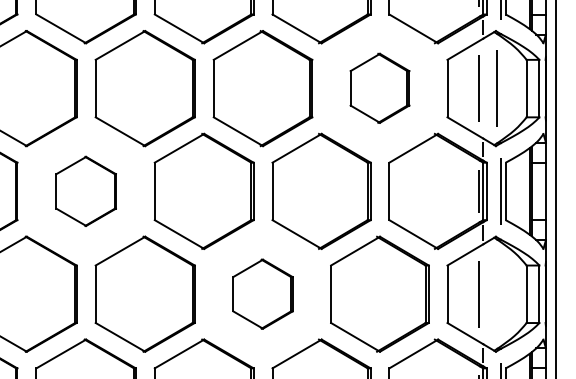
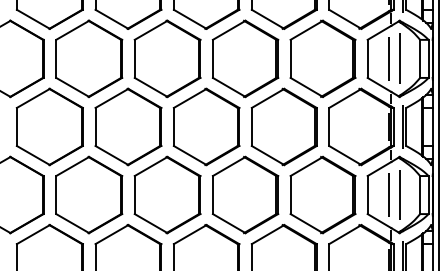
part: (379, 88) -> (322, 58), size x1.67
part: (86, 190) -> (128, 126), size x1.67
part: (262, 293) -> (245, 194), size x1.67
line: (497, 293) -> (400, 194), added

